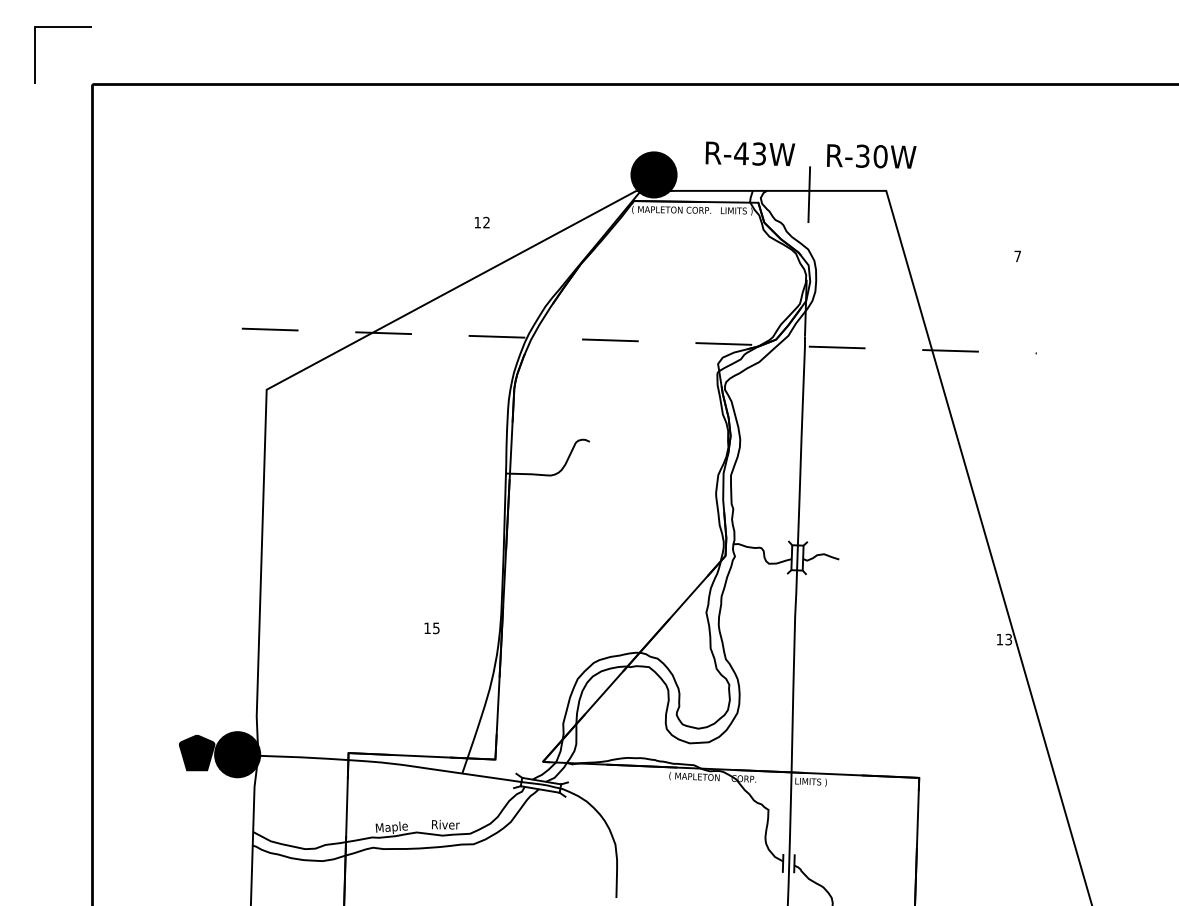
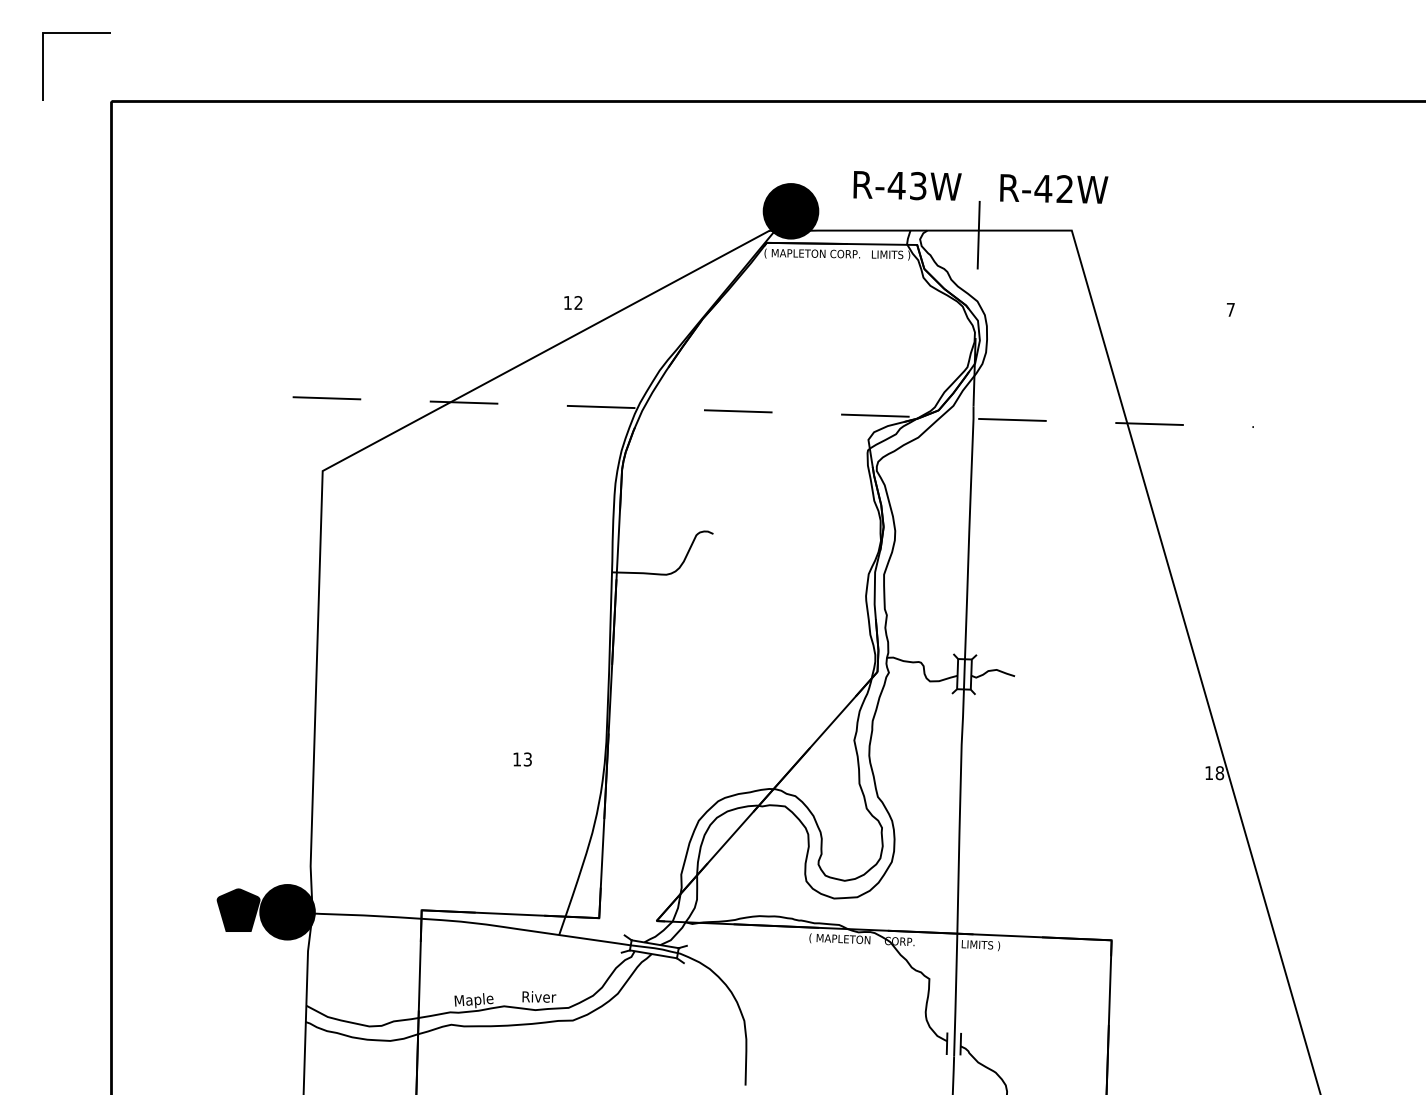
text: (871, 156) -> (1053, 188), R-30W -> R-42W
text: (482, 222) -> (573, 302), moved
text: (436, 627) -> (527, 758), 15 -> 13
text: (1008, 639) -> (1219, 773), 13 -> 18

